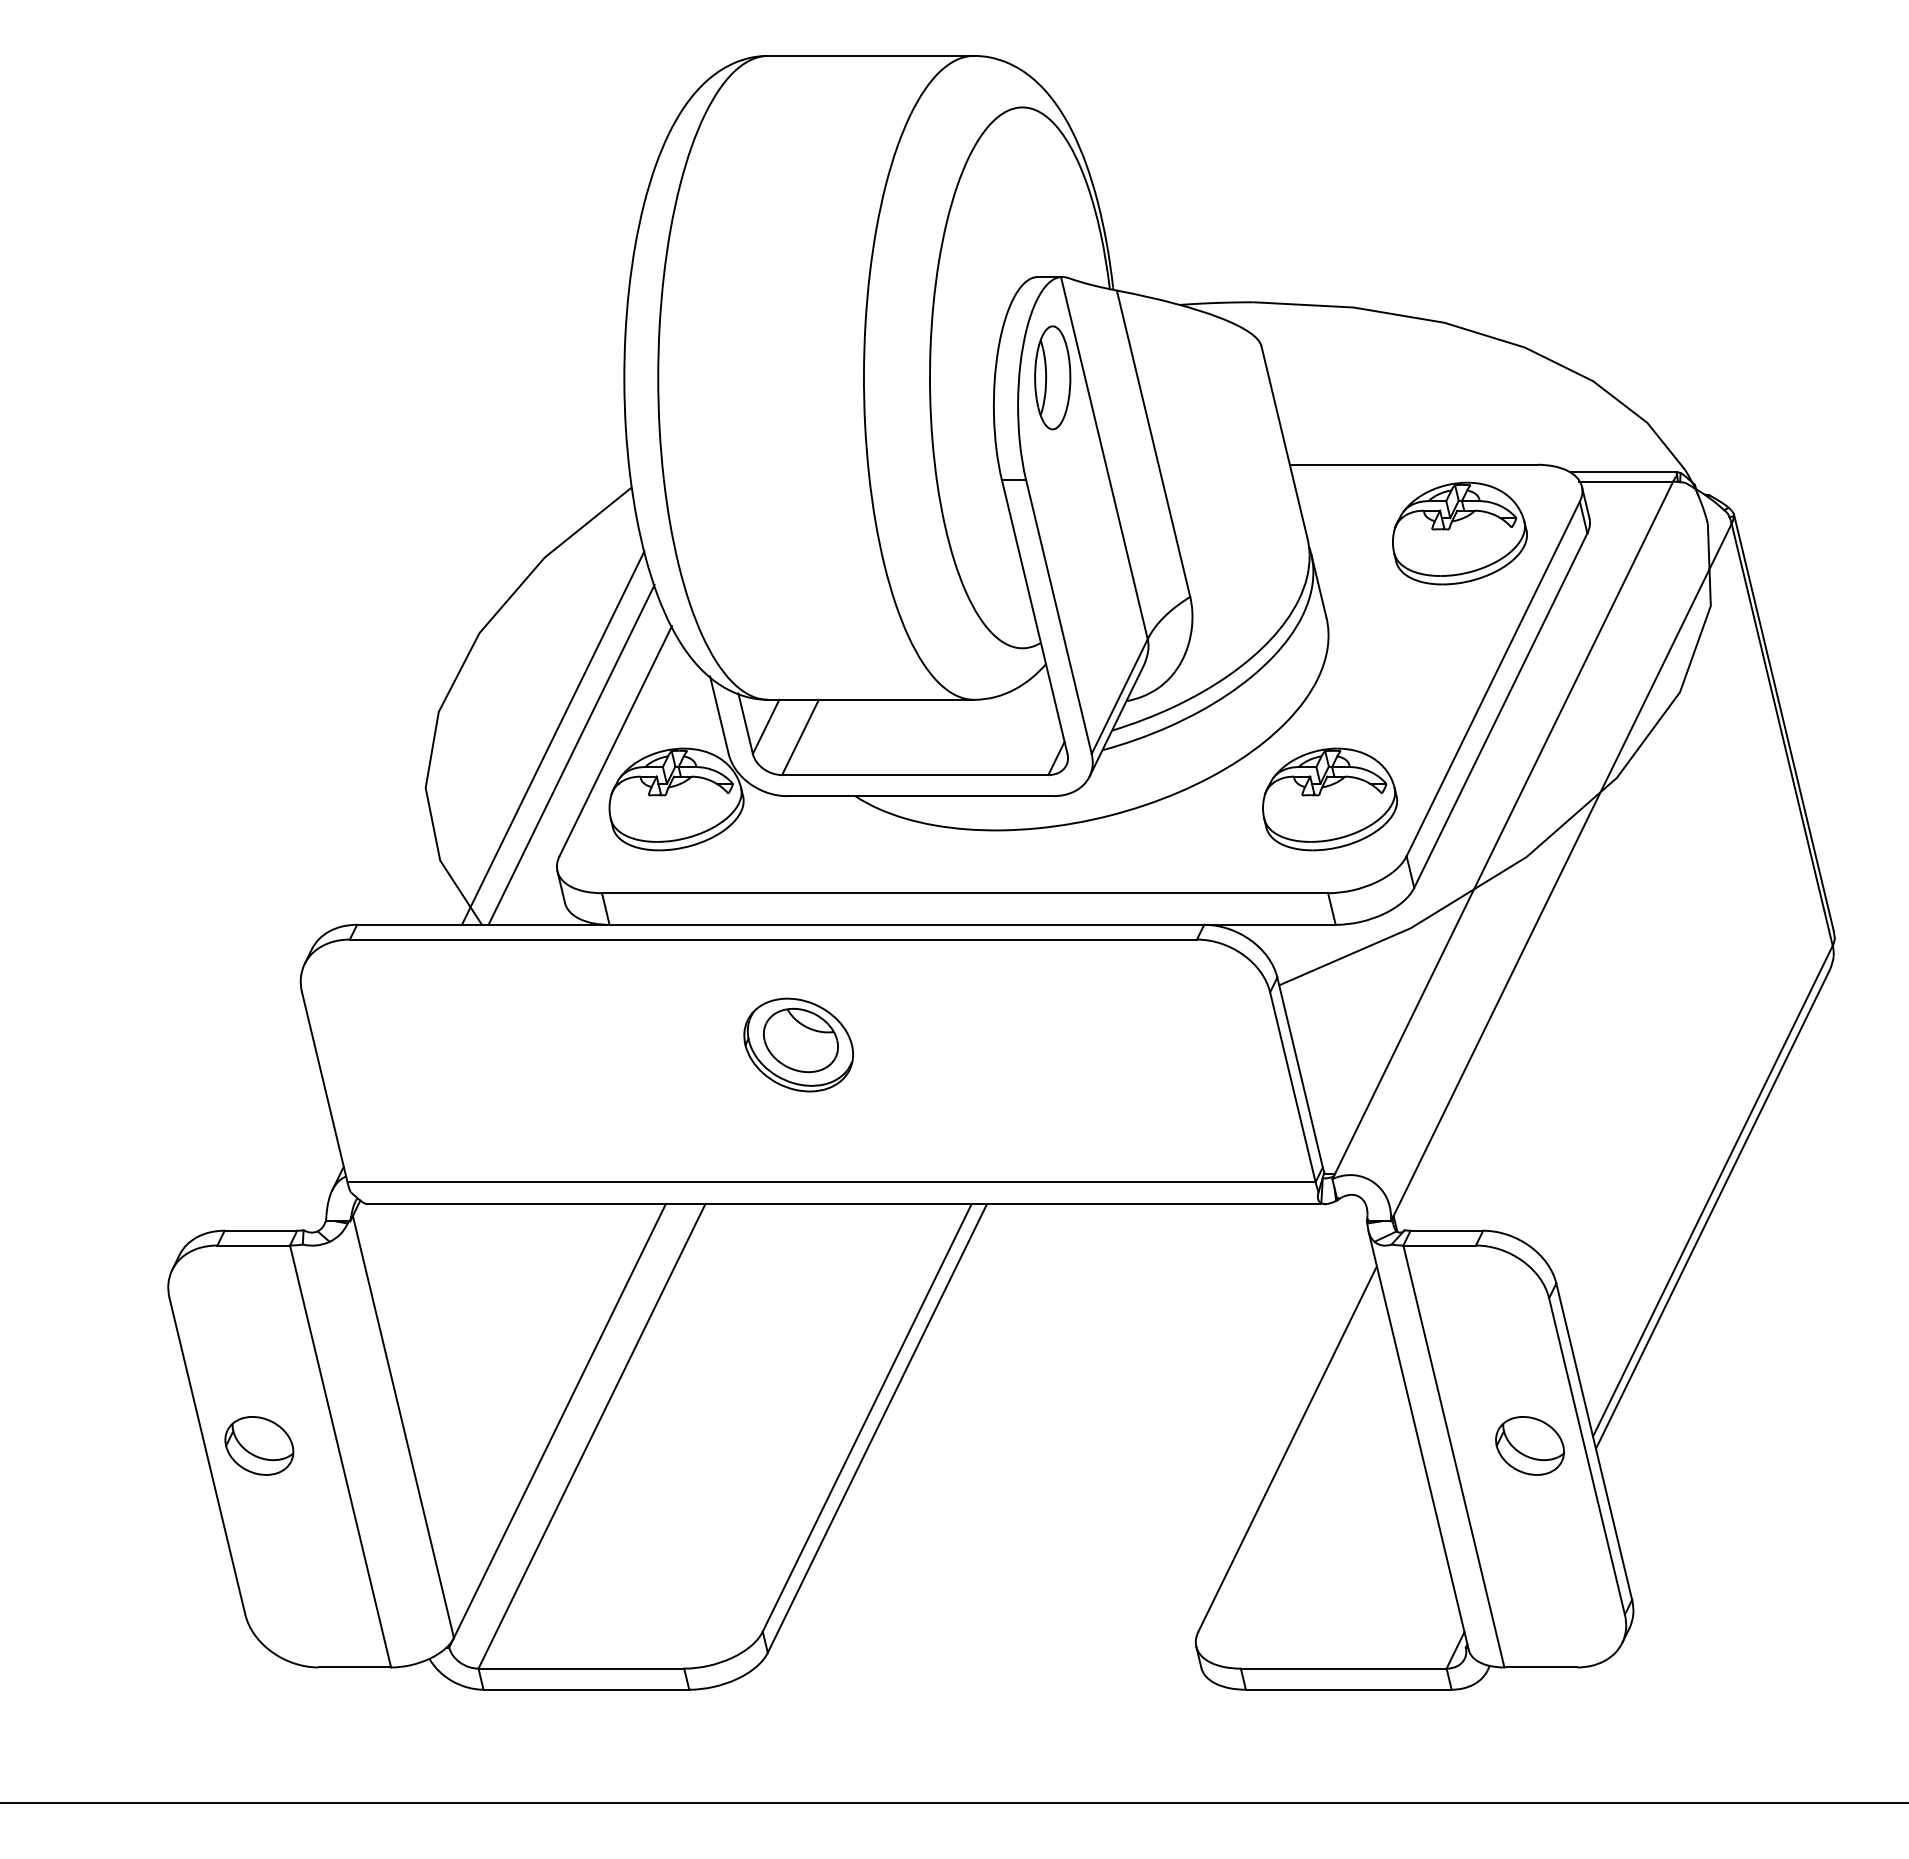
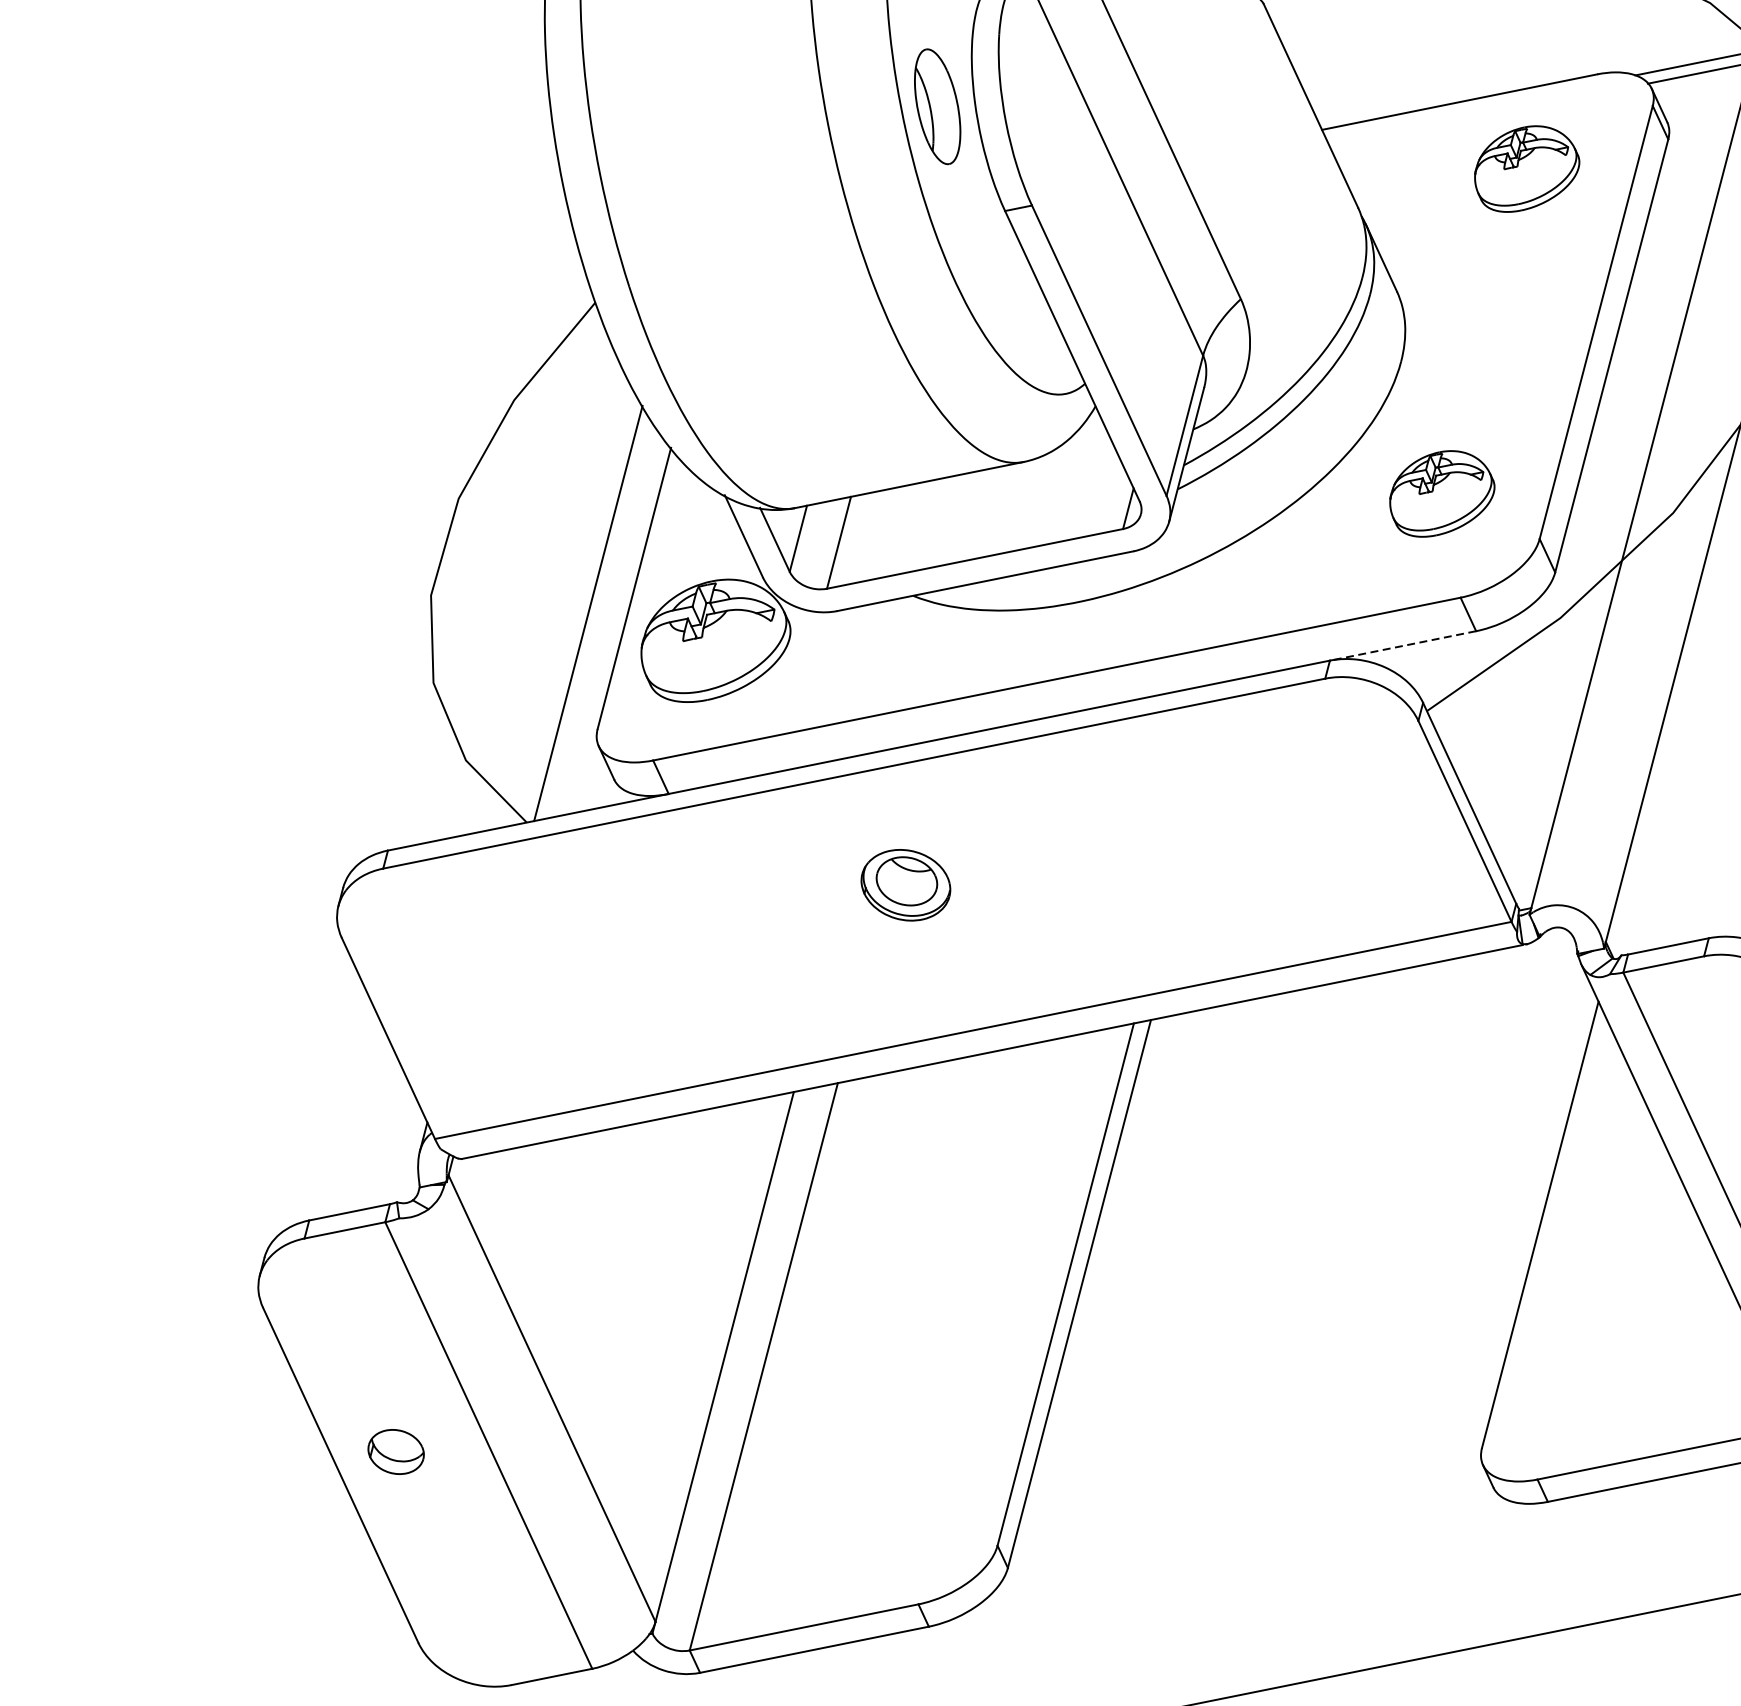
part: (1052, 377) -> (937, 106), moved
part: (1459, 533) -> (1526, 168), size x0.7
line: (552, 737) -> (563, 598), removed
part: (1329, 799) -> (1441, 493), size x0.7
line: (1270, 924) -> (1403, 645), solid -> dashed
part: (798, 1044) -> (905, 884), size x0.7
part: (259, 1445) -> (396, 1451), size x0.7

